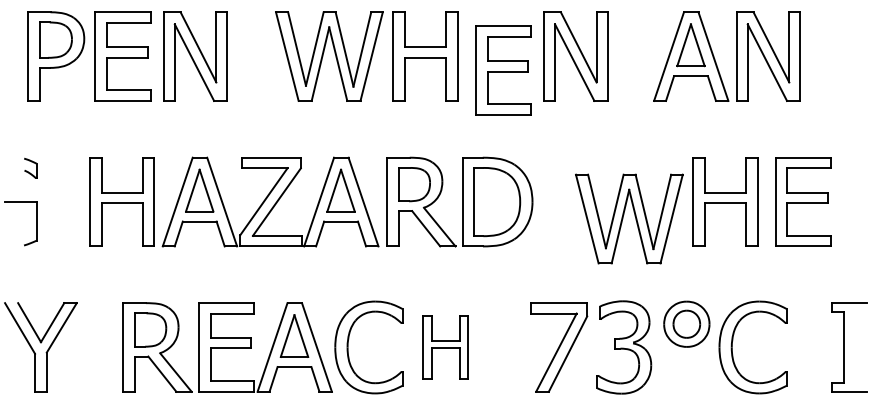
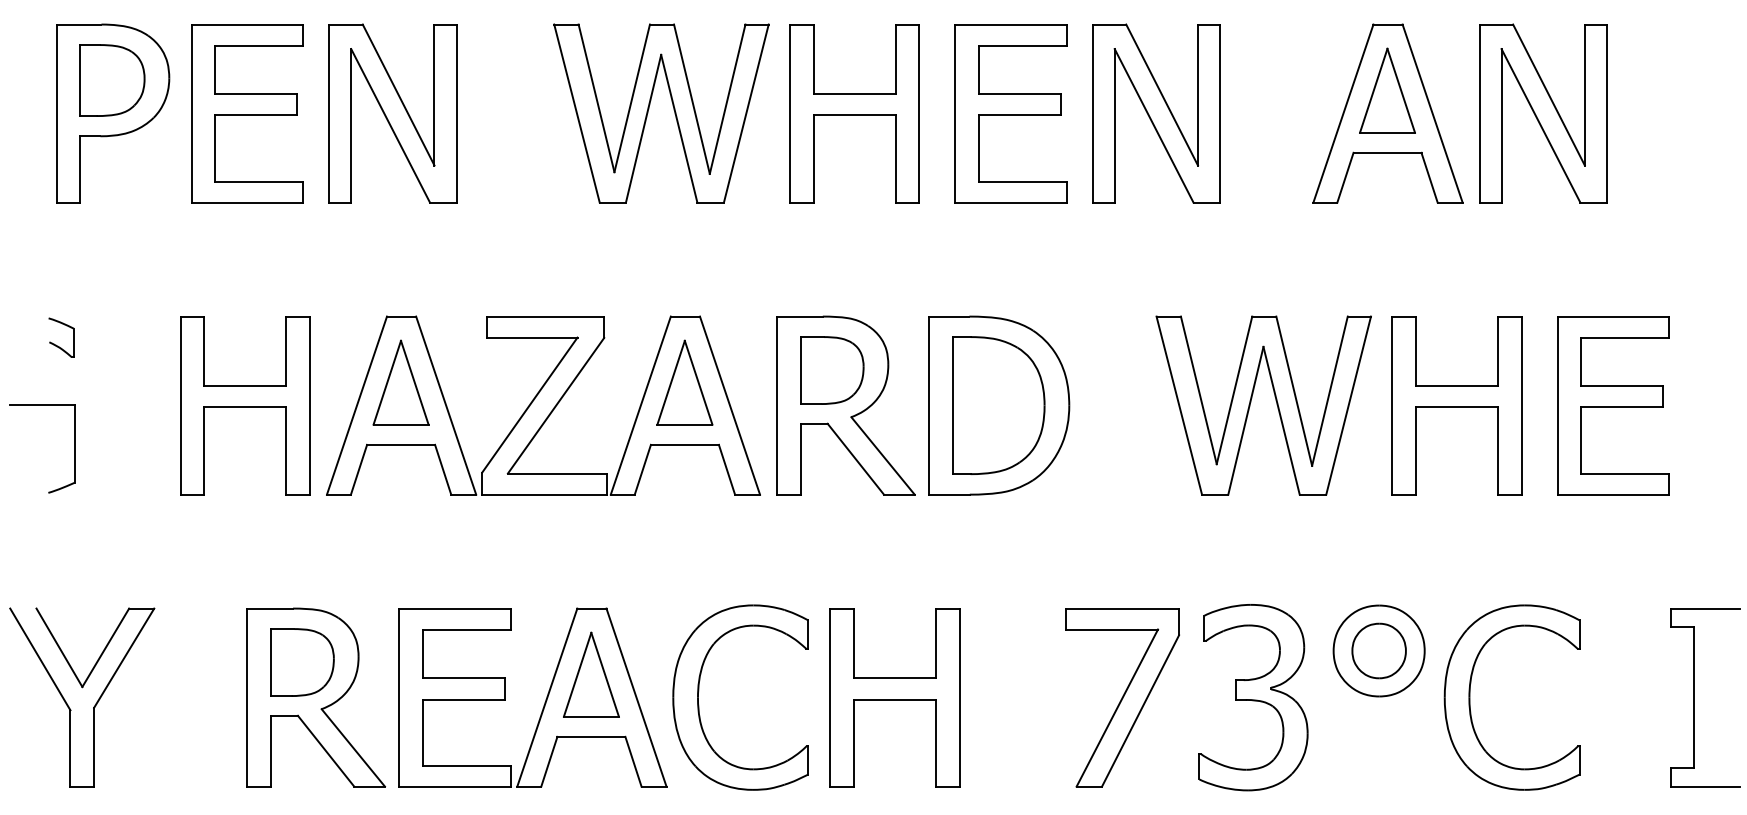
part: (503, 70) -> (1011, 113), moved
part: (629, 218) -> (1264, 404), moved
part: (445, 347) -> (894, 697), size x1.43

